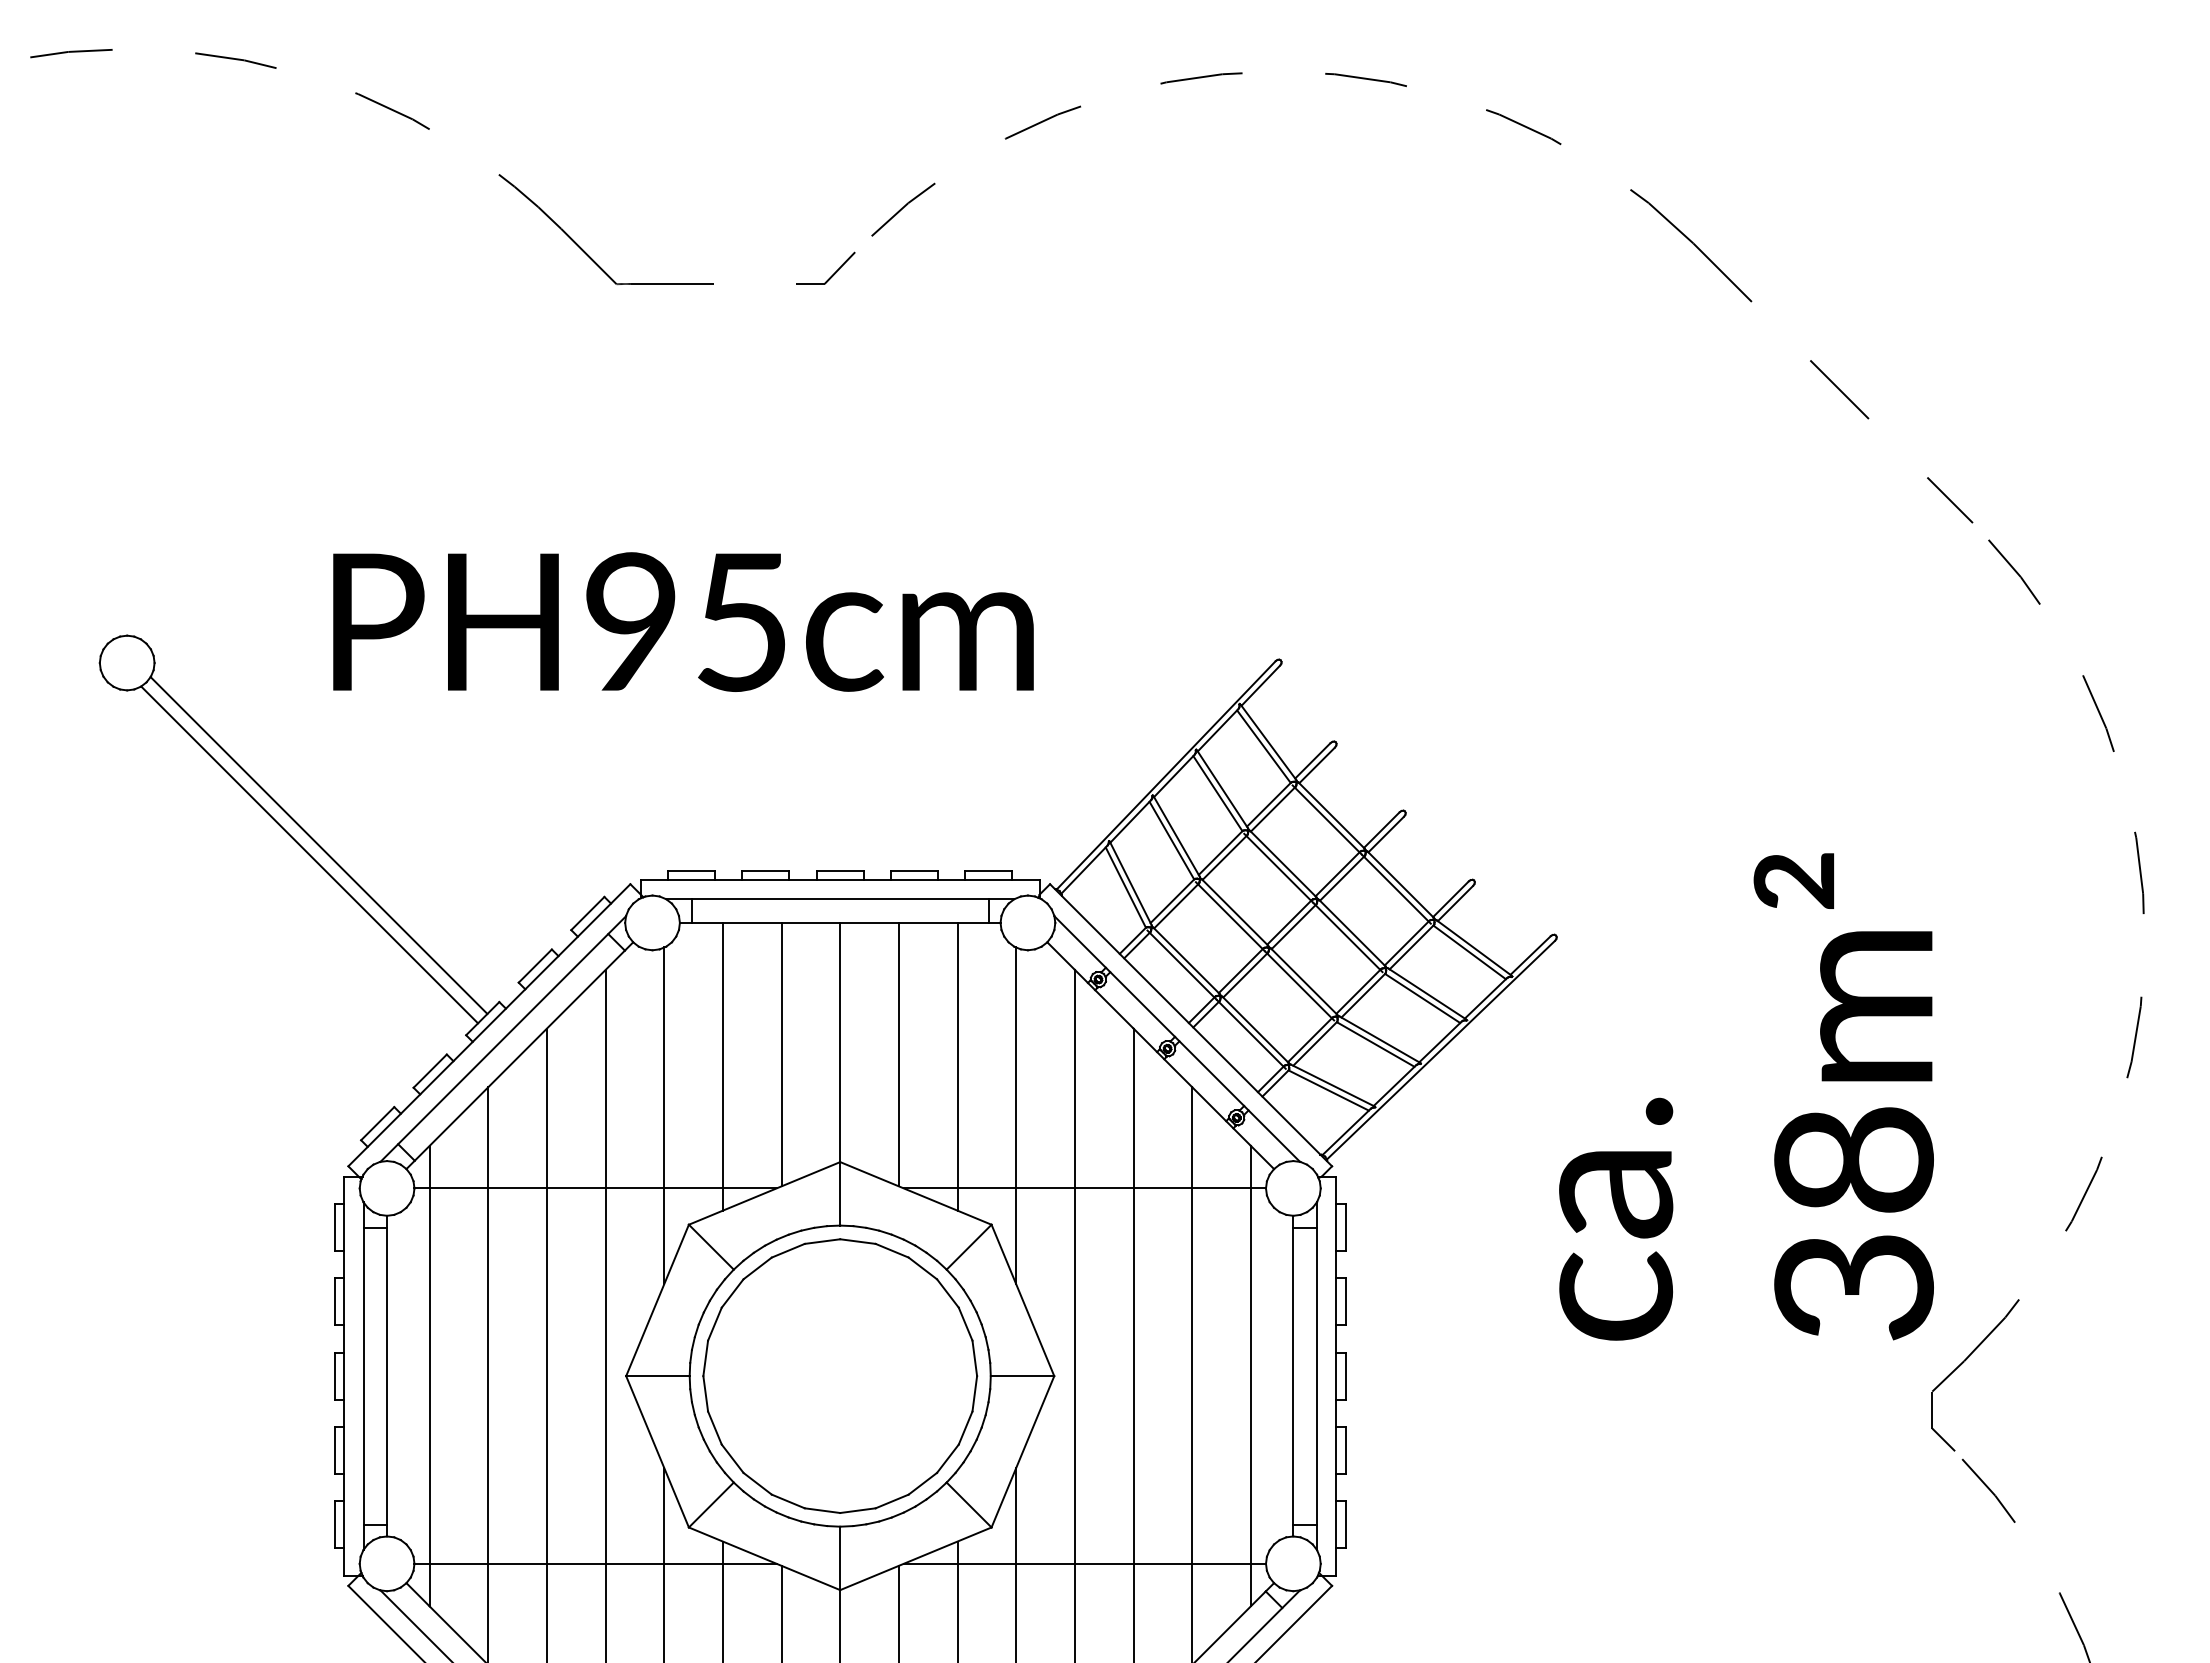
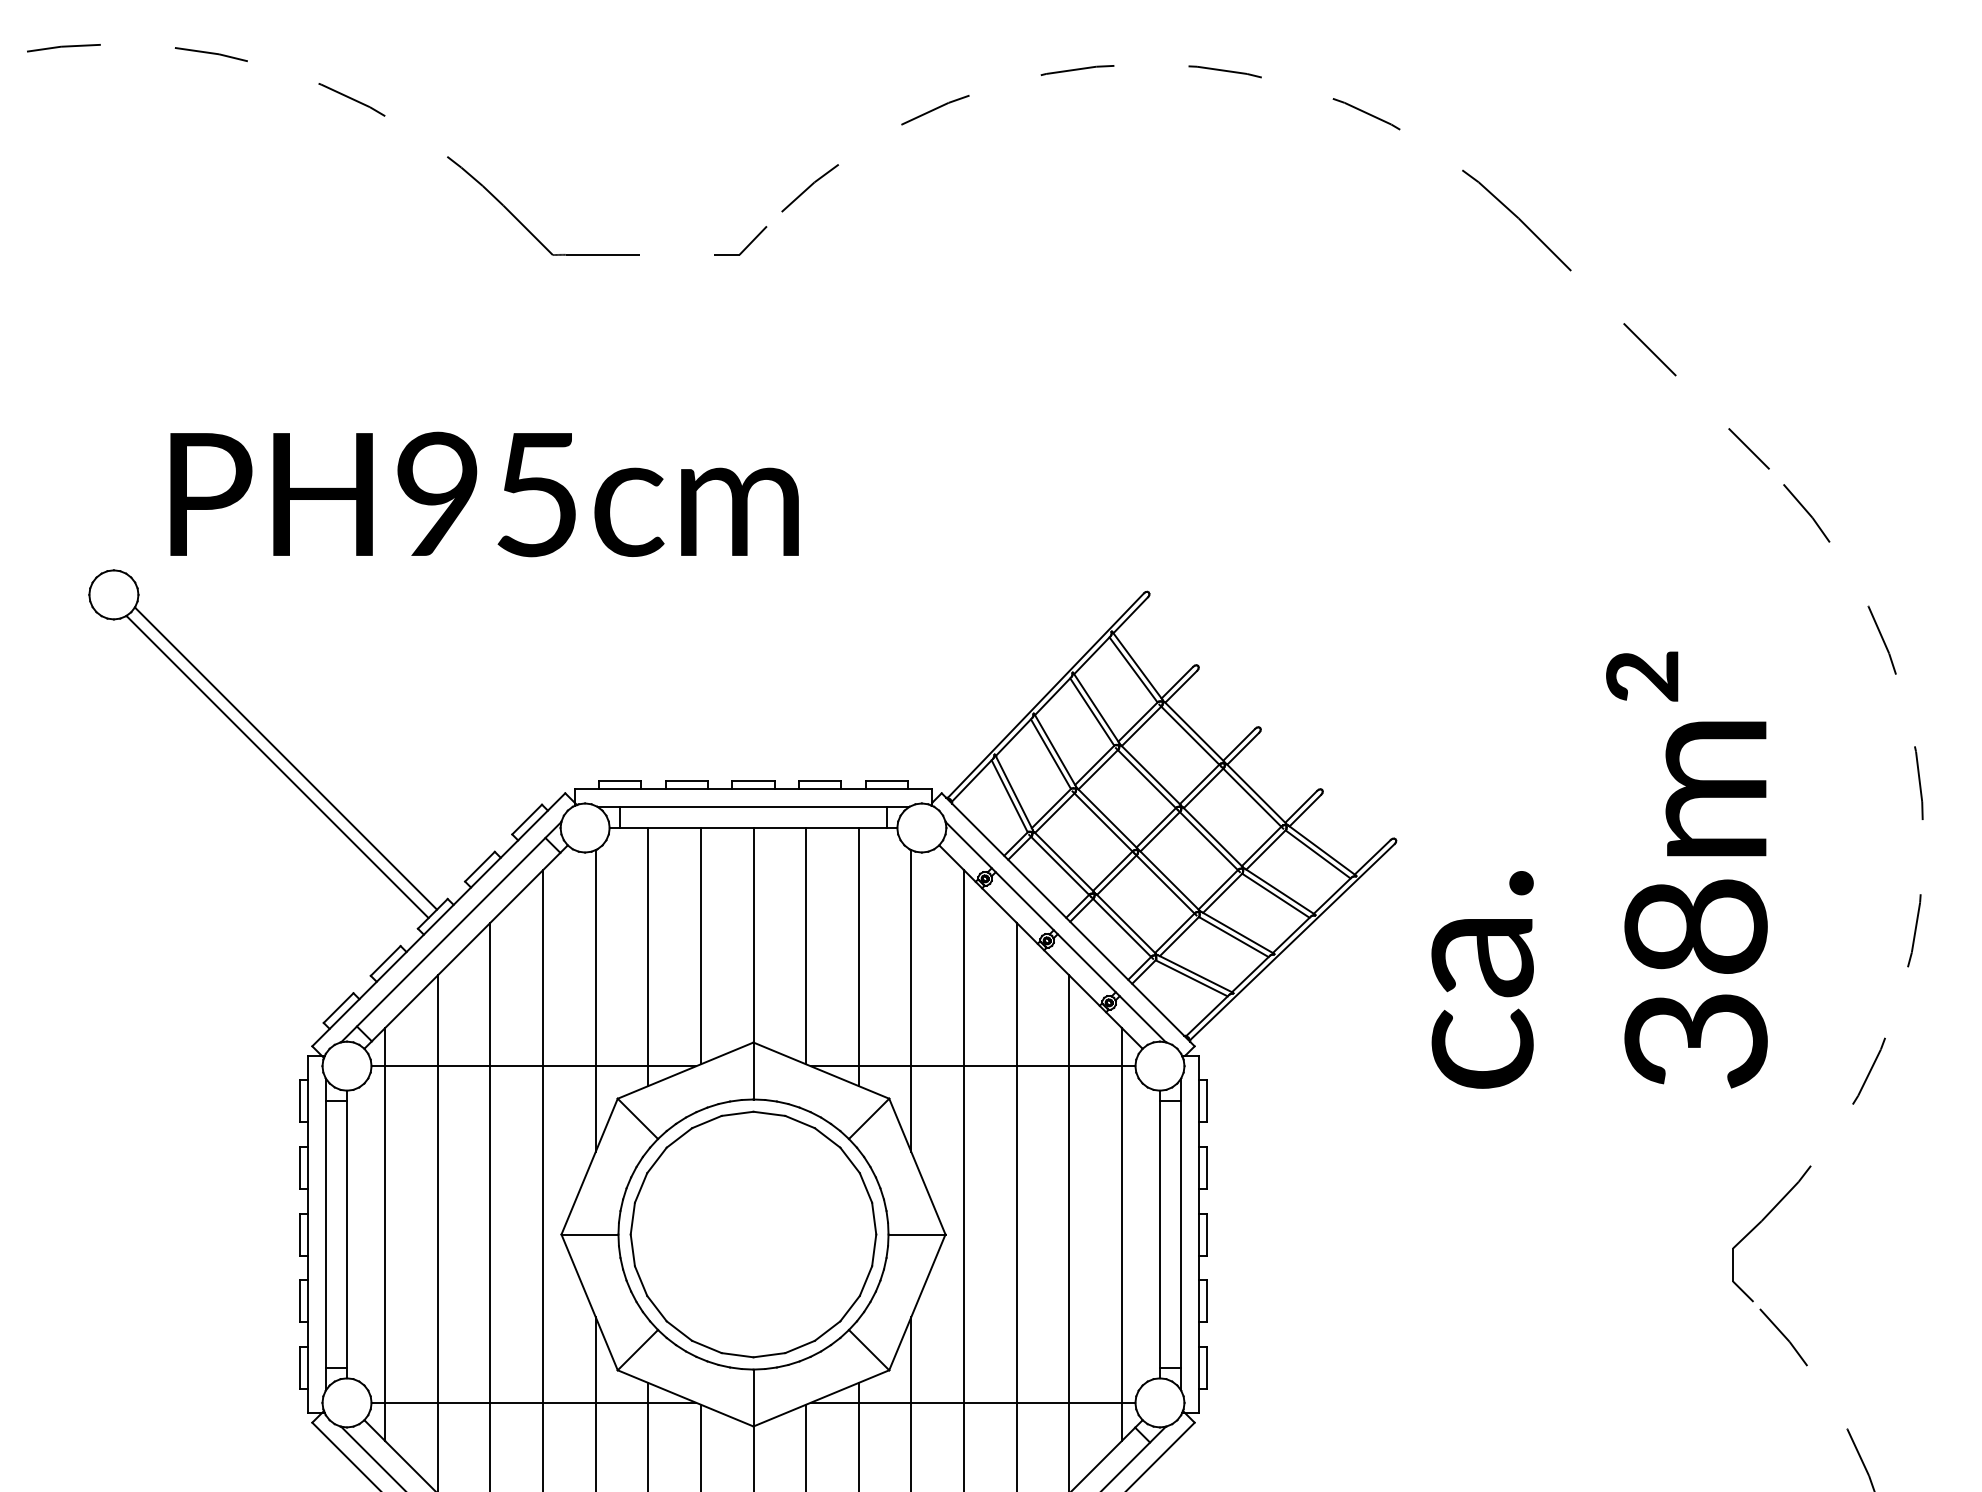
text: (683, 621) -> (484, 493), moved
text: (1746, 1096) -> (1599, 869), moved

